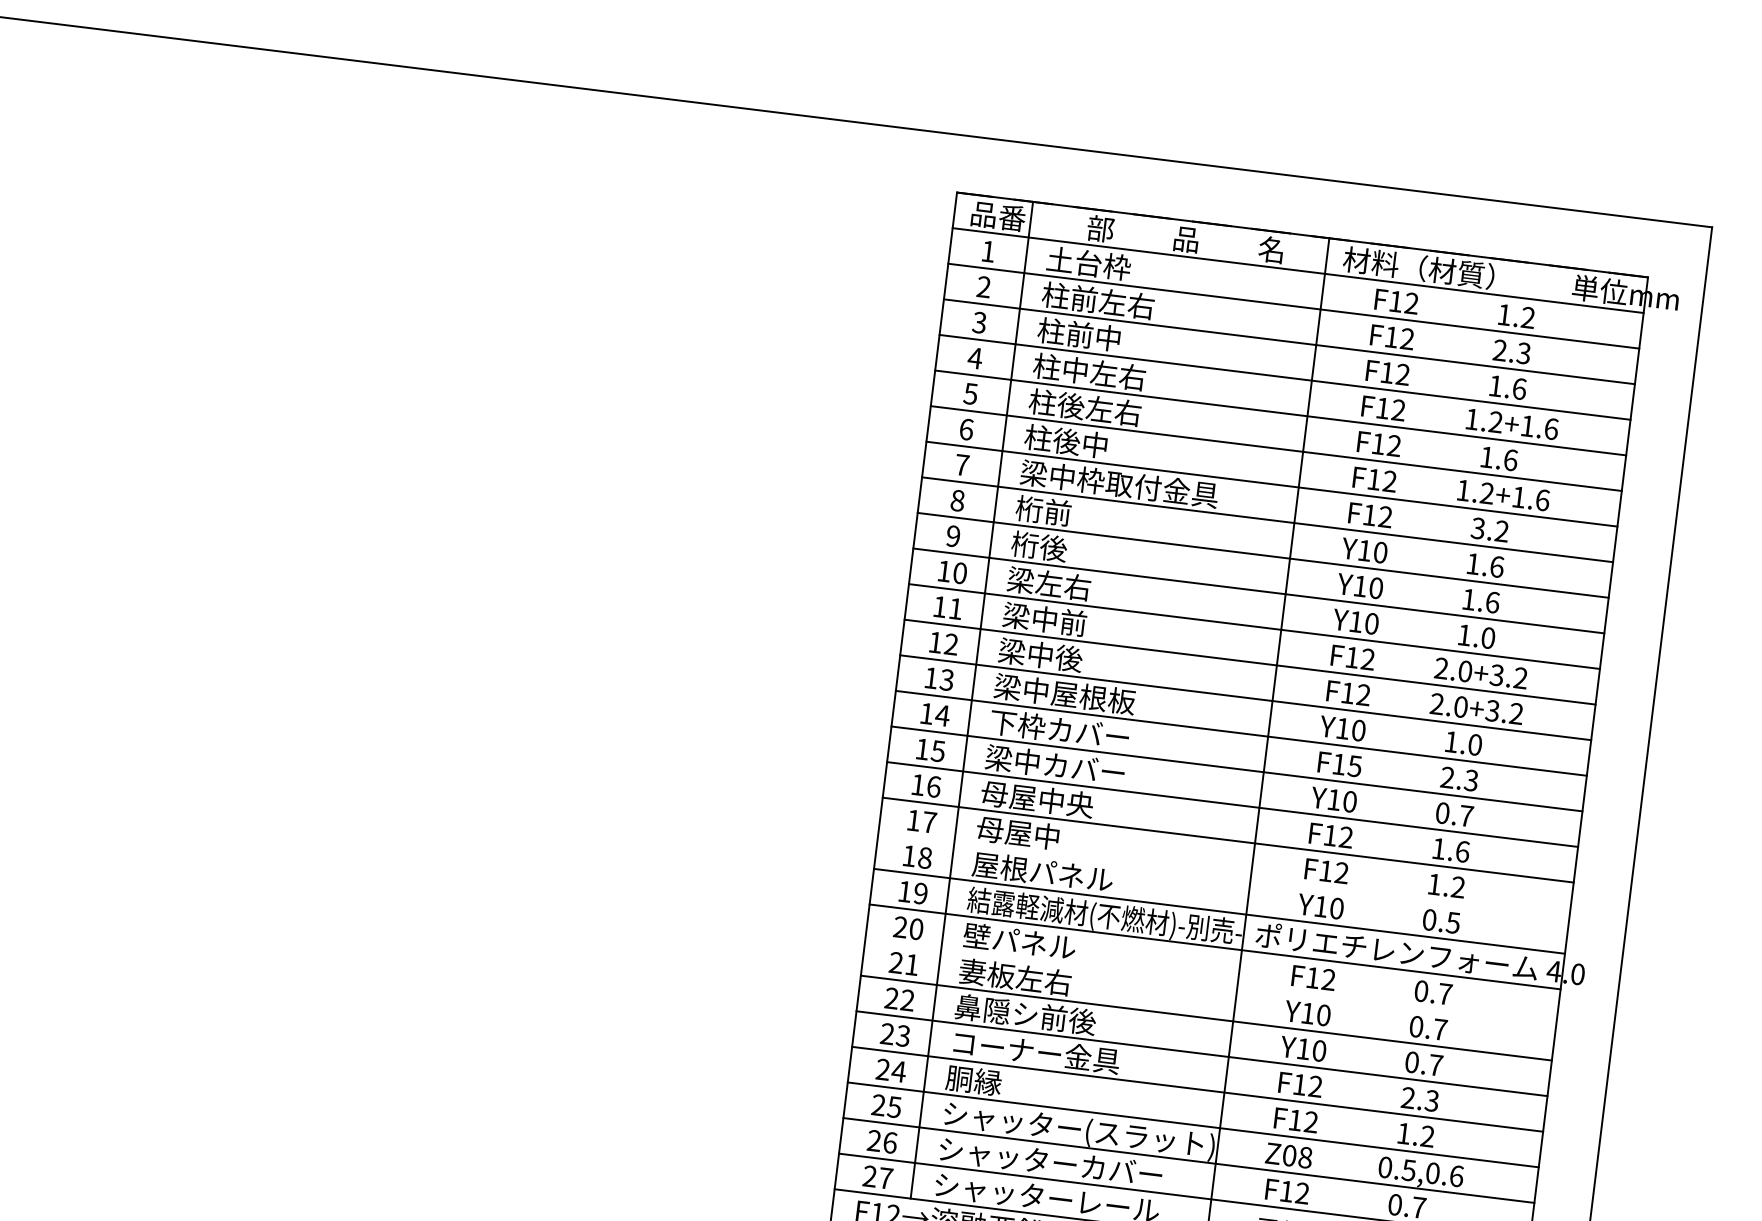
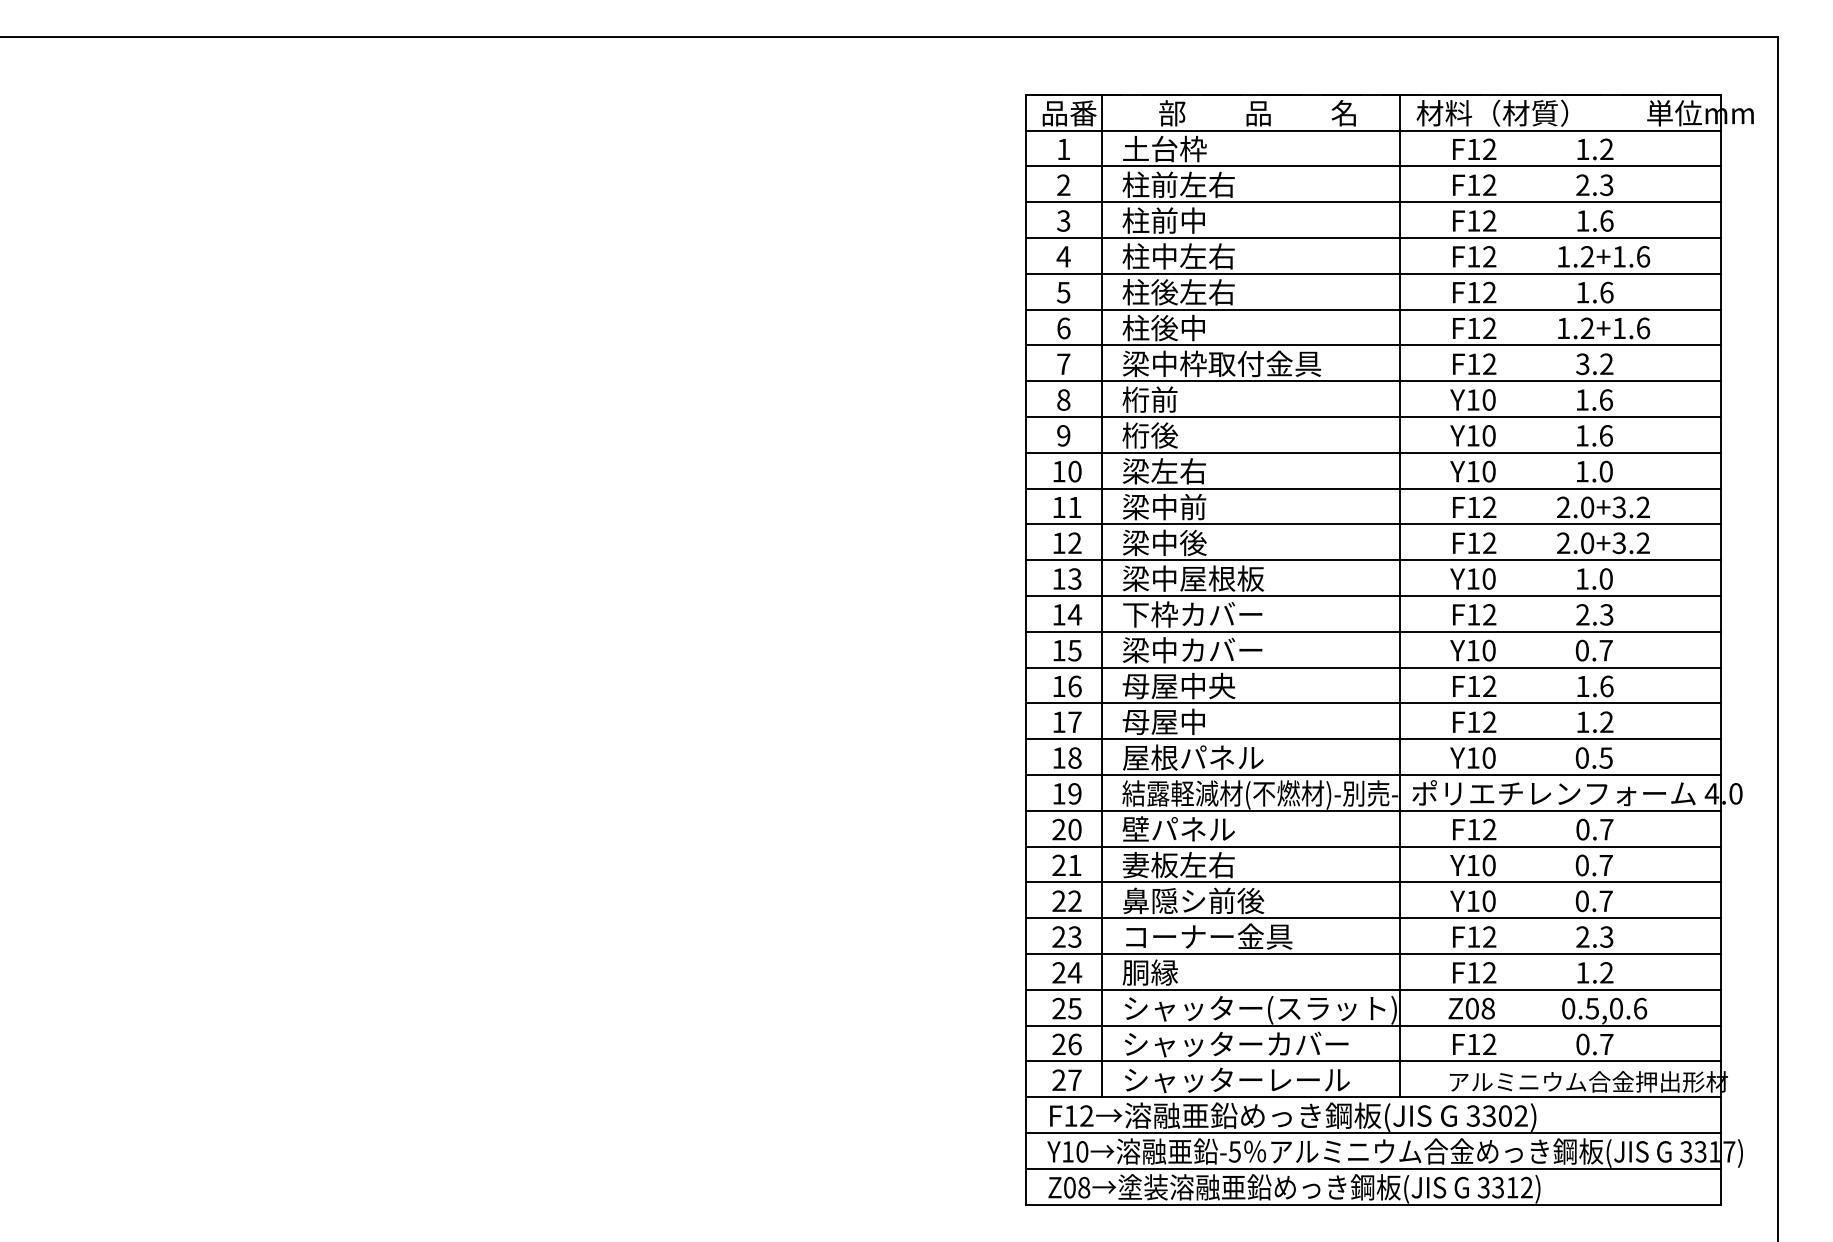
text: (1354, 765) -> (1489, 614), F15 -> F12
line: (1223, 875) -> (1372, 739), added
line: (1210, 982) -> (1372, 846), added

